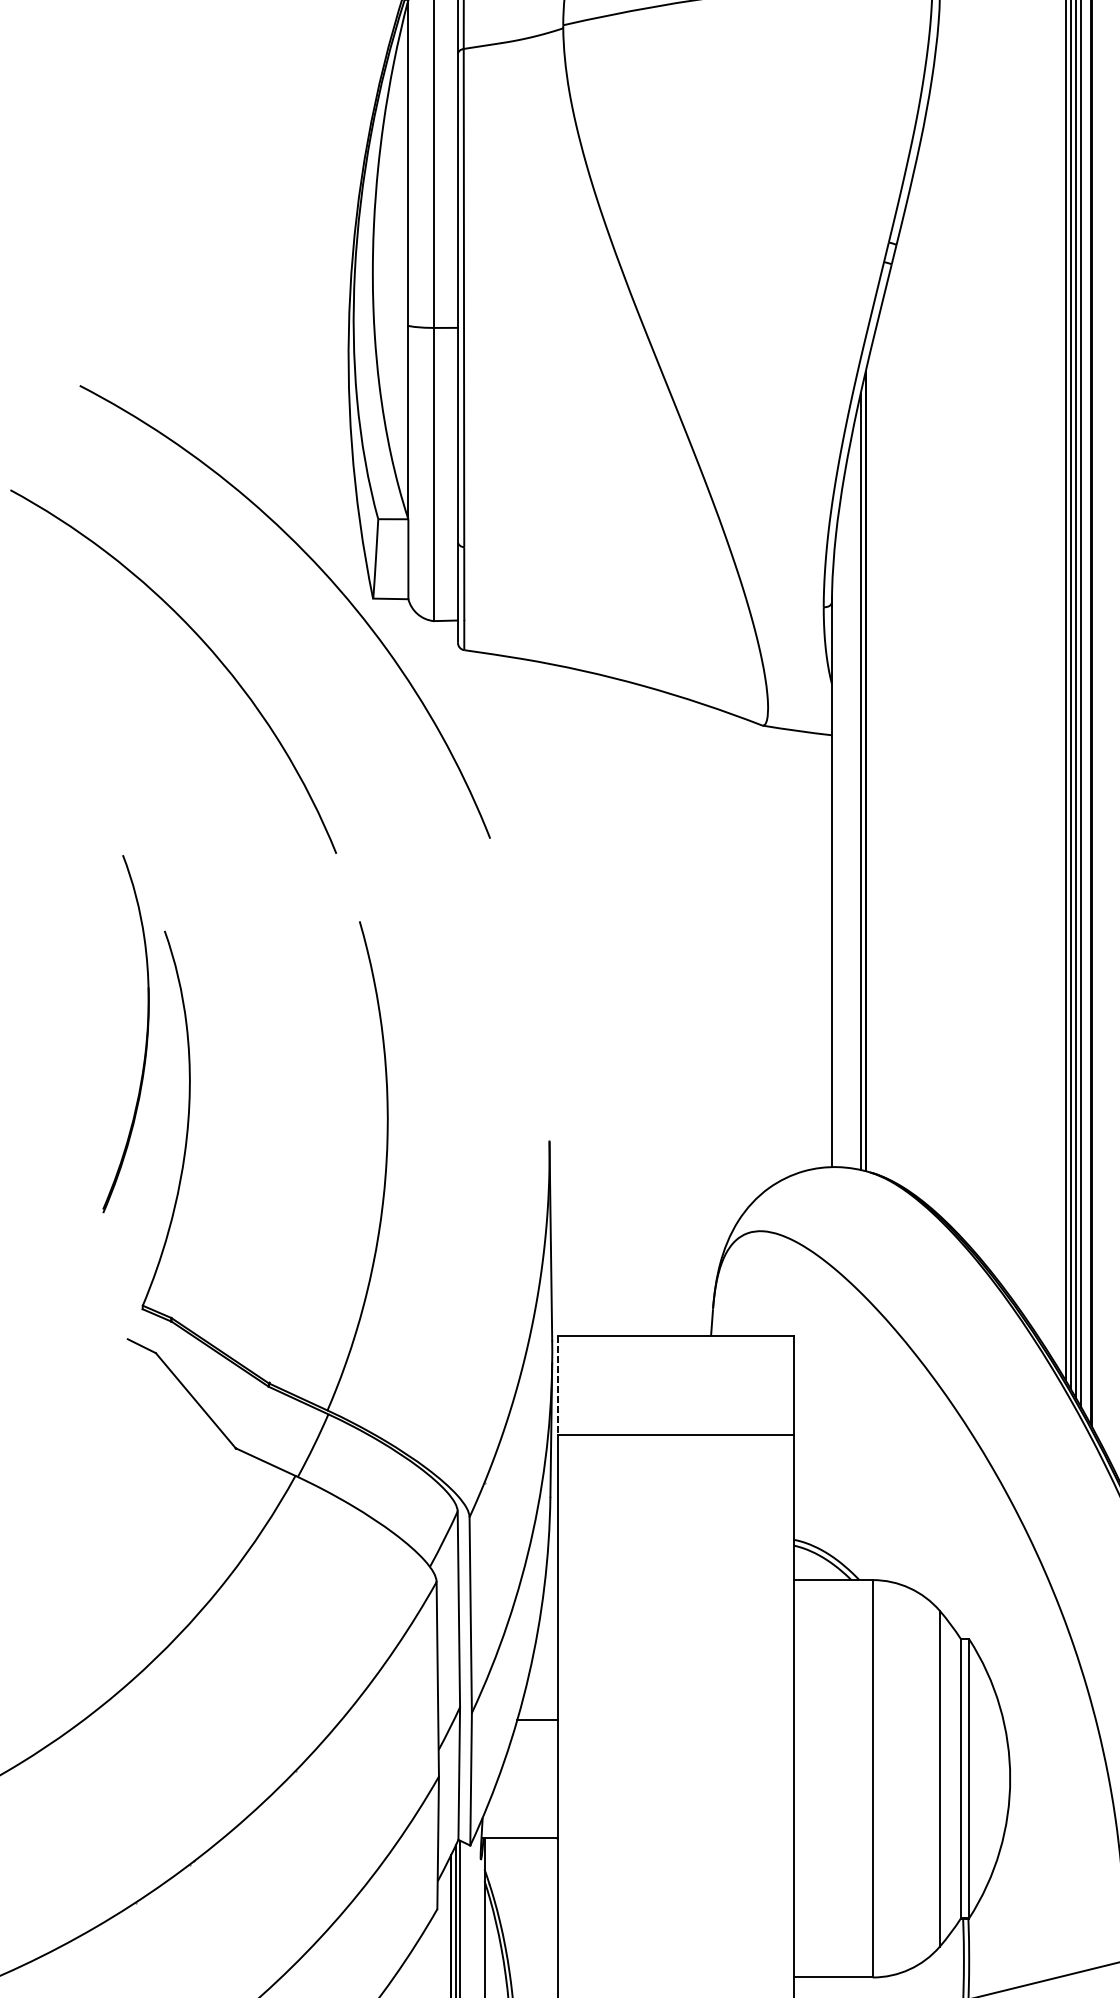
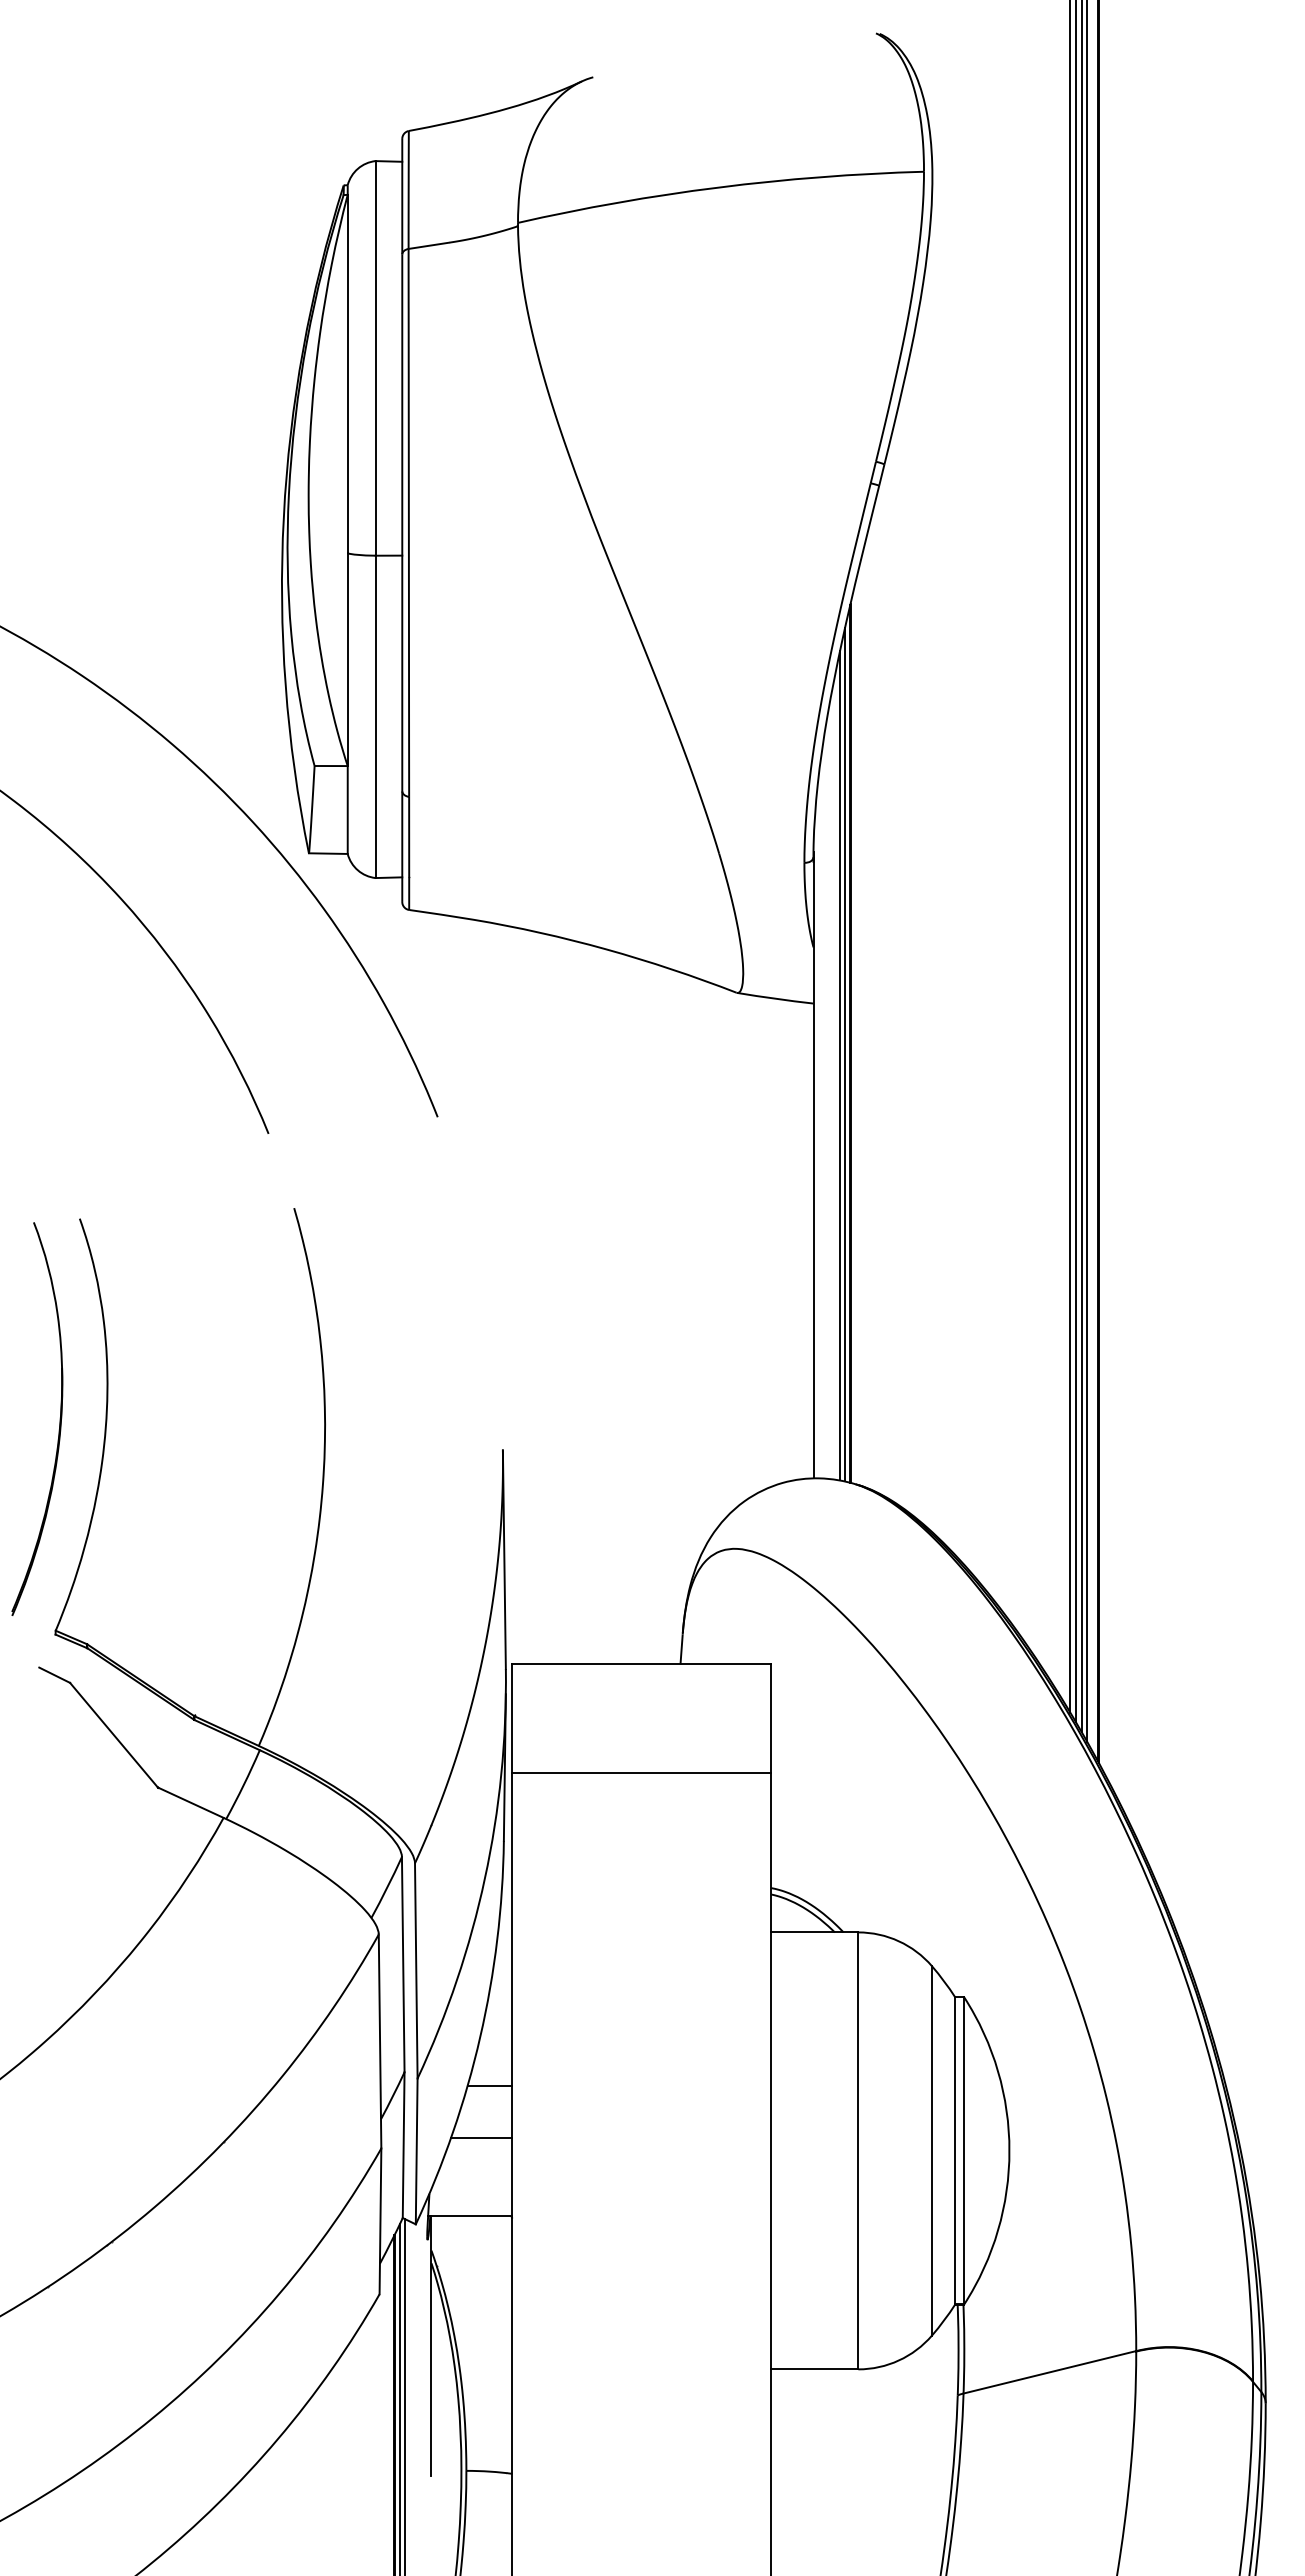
line: (855, 791) -> (839, 1065), added
part: (146, 1033) -> (59, 1418), moved
line: (558, 1386) -> (512, 1719), dashed -> solid
line: (530, 1766) -> (481, 2137), added

